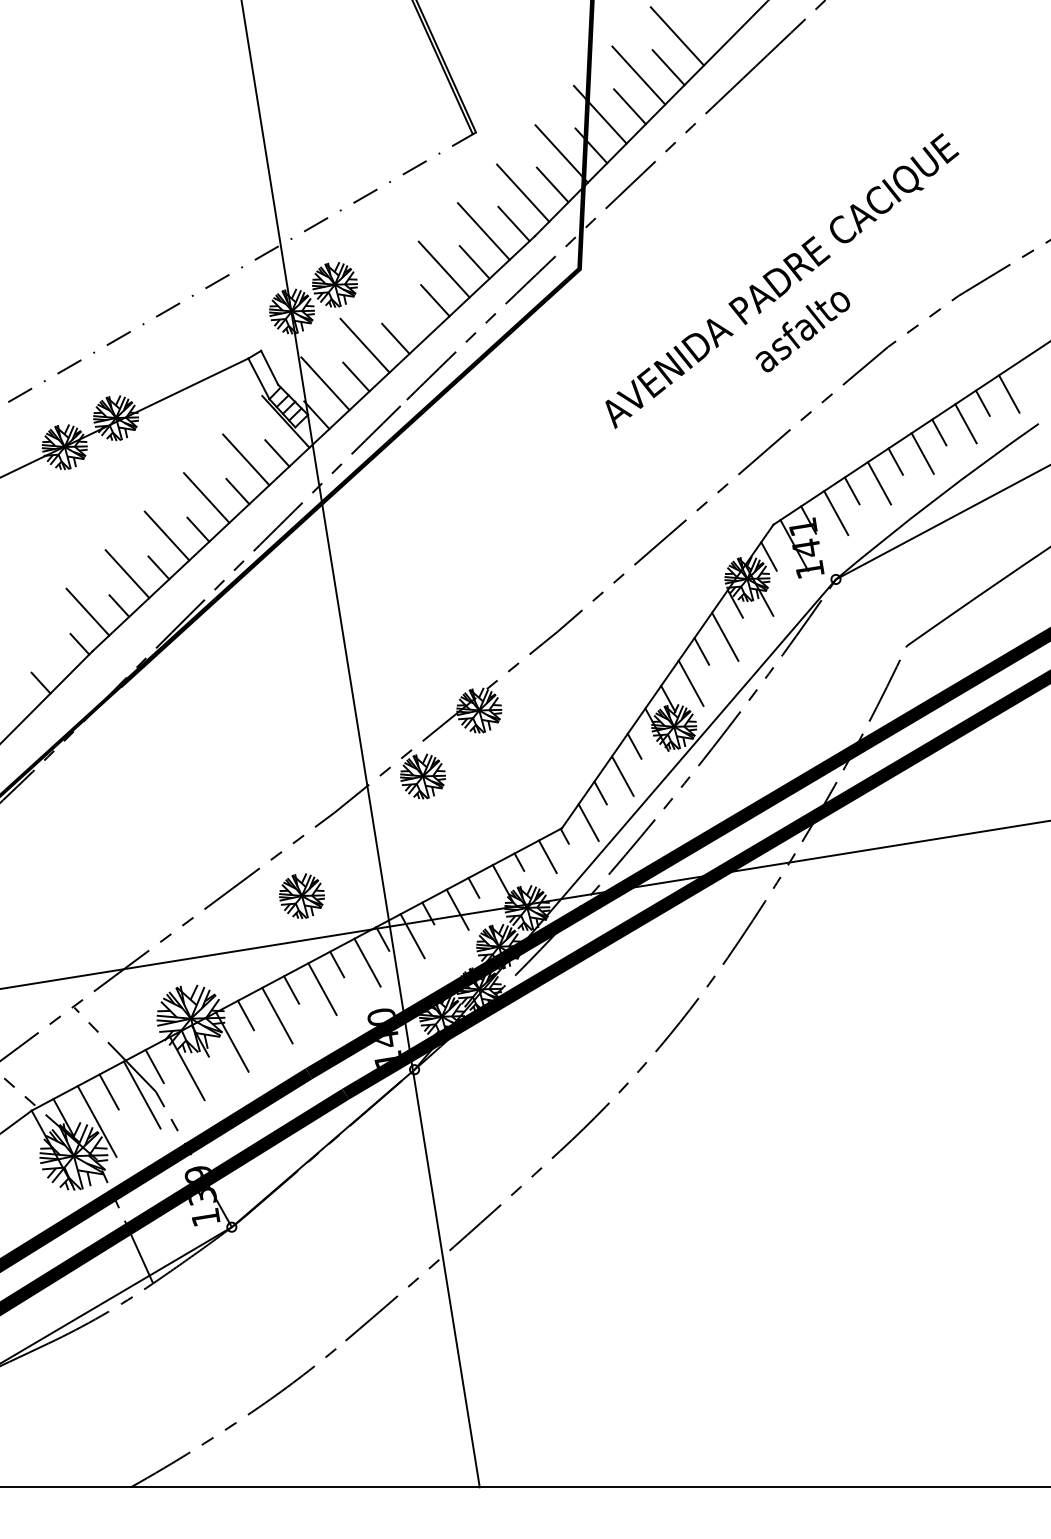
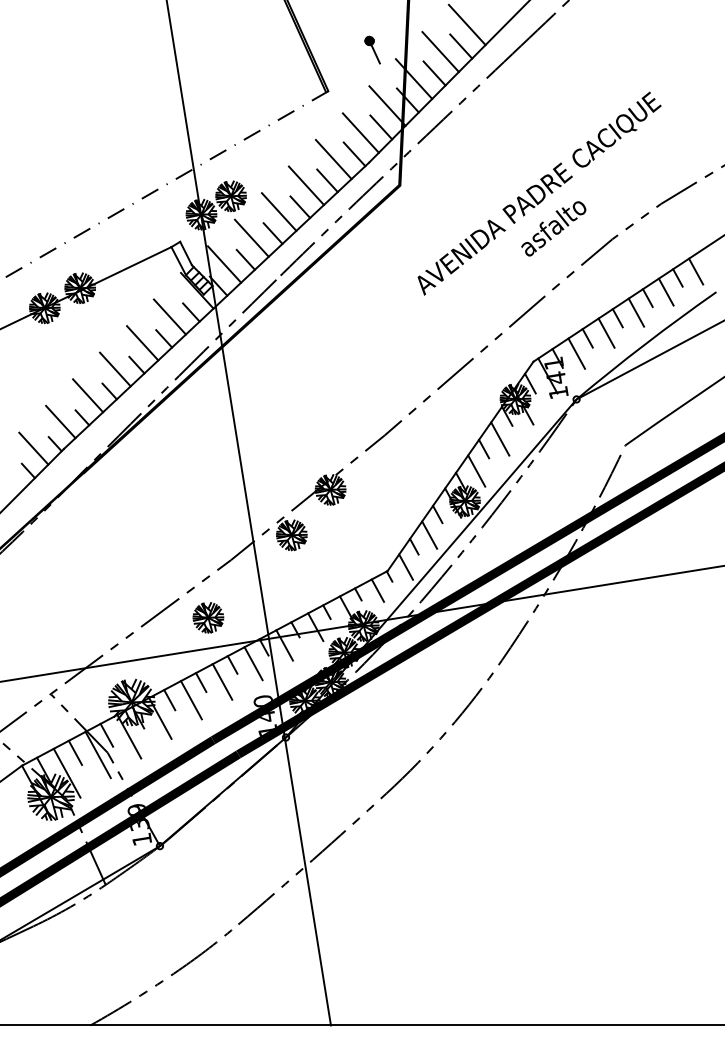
part: (540, 71) -> (372, 49), added
line: (403, 306) -> (278, 211), added
line: (48, 650) -> (33, 448), added

